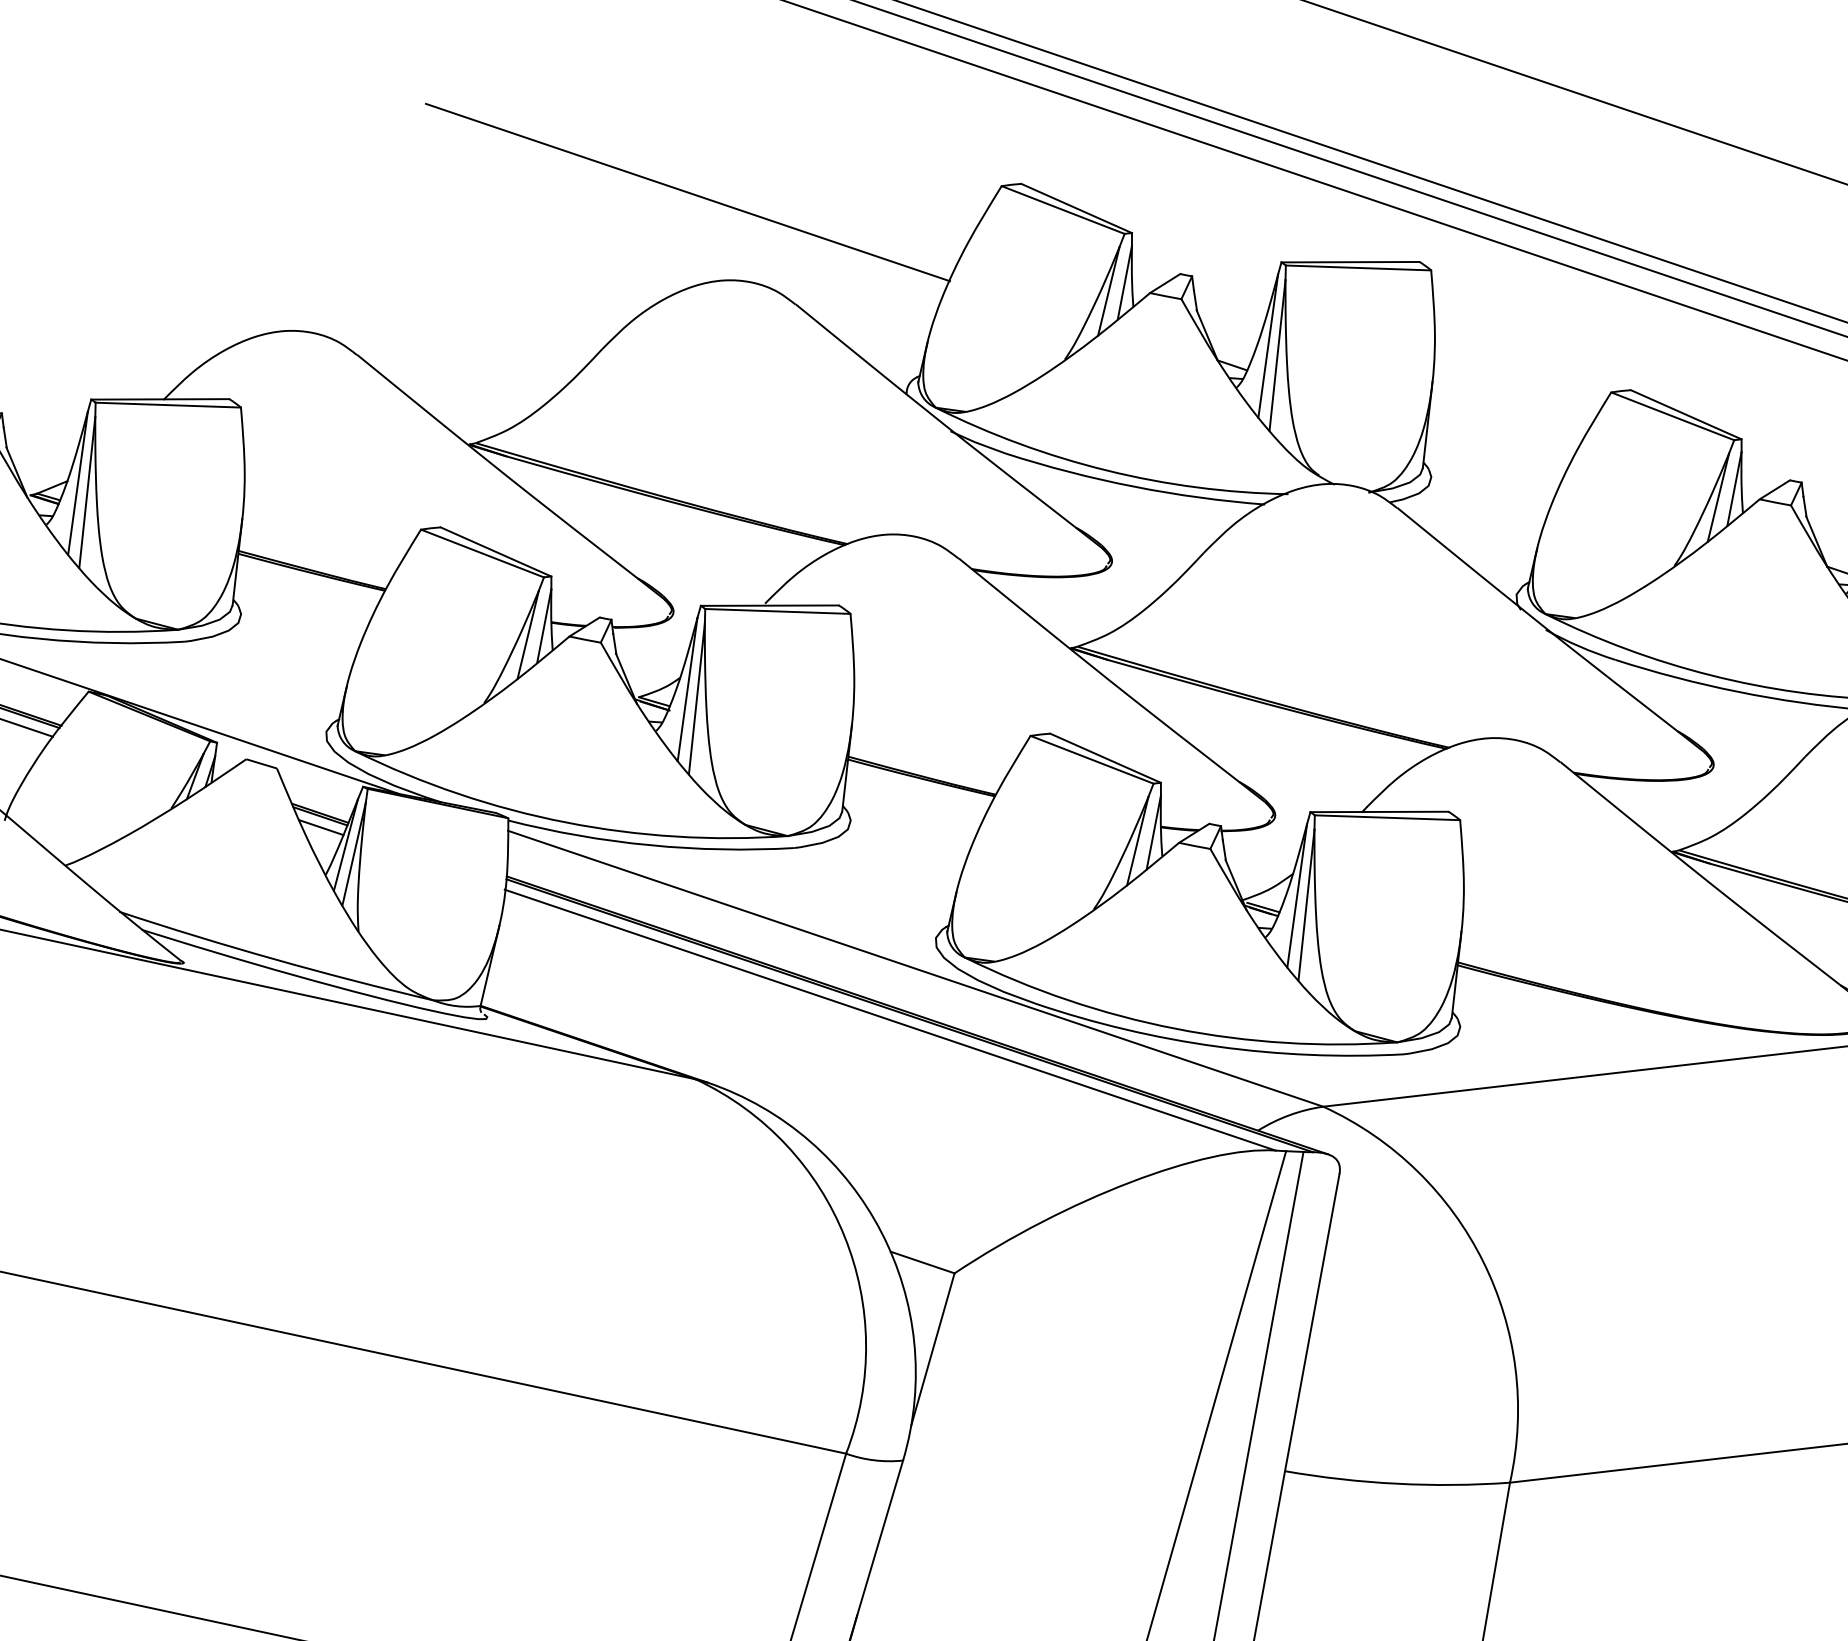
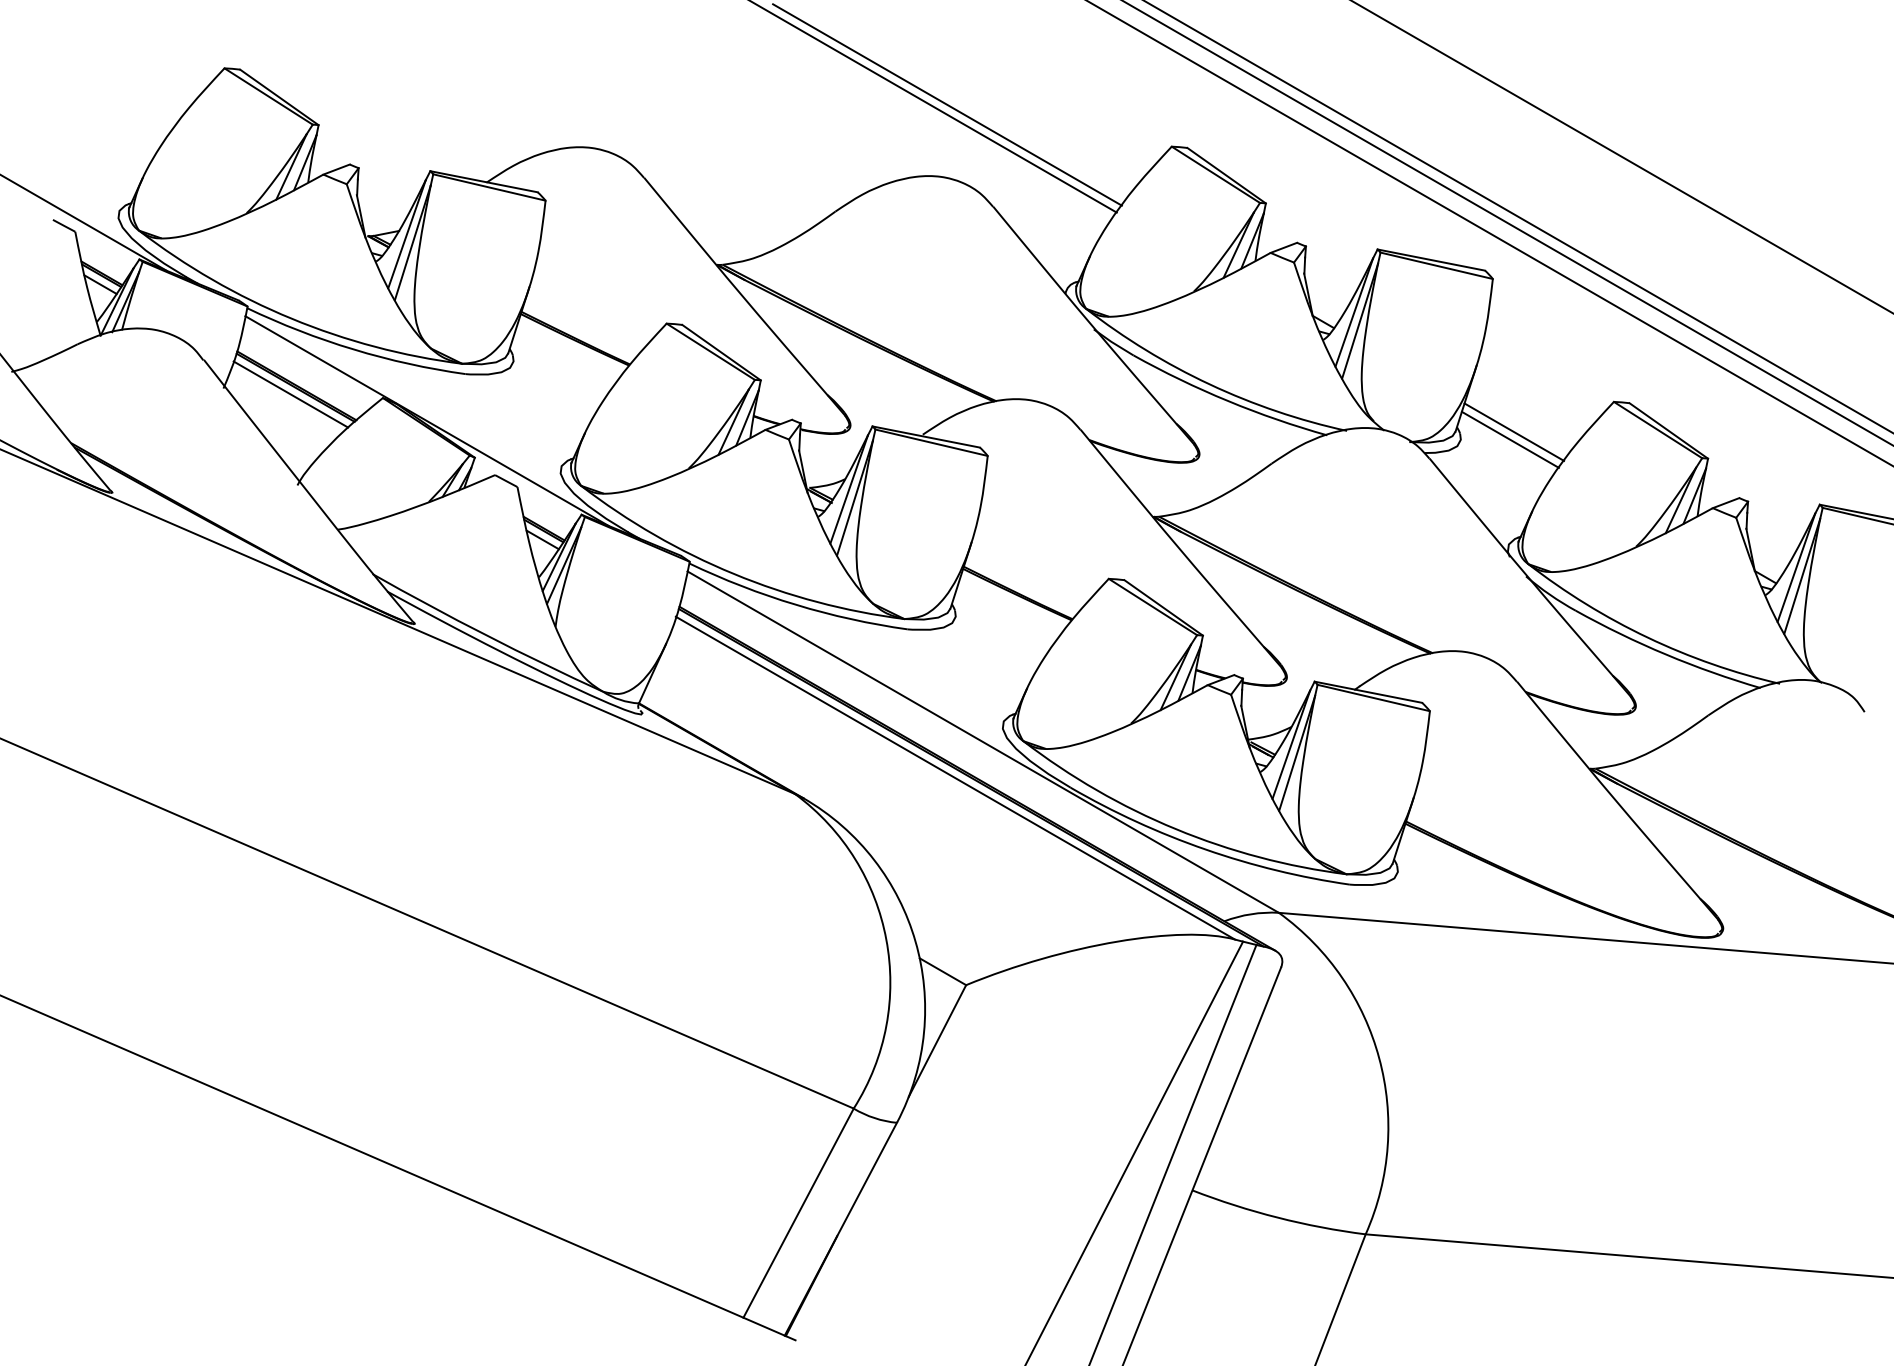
line: (714, 189) -> (947, 104), added
line: (1495, 453) -> (1514, 431), added
line: (1491, 464) -> (1509, 439), added

